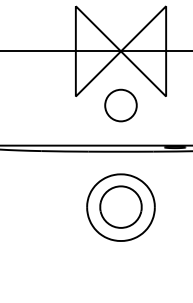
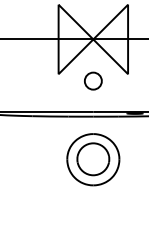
circle: (120, 105) -> (92, 81), size x0.7

